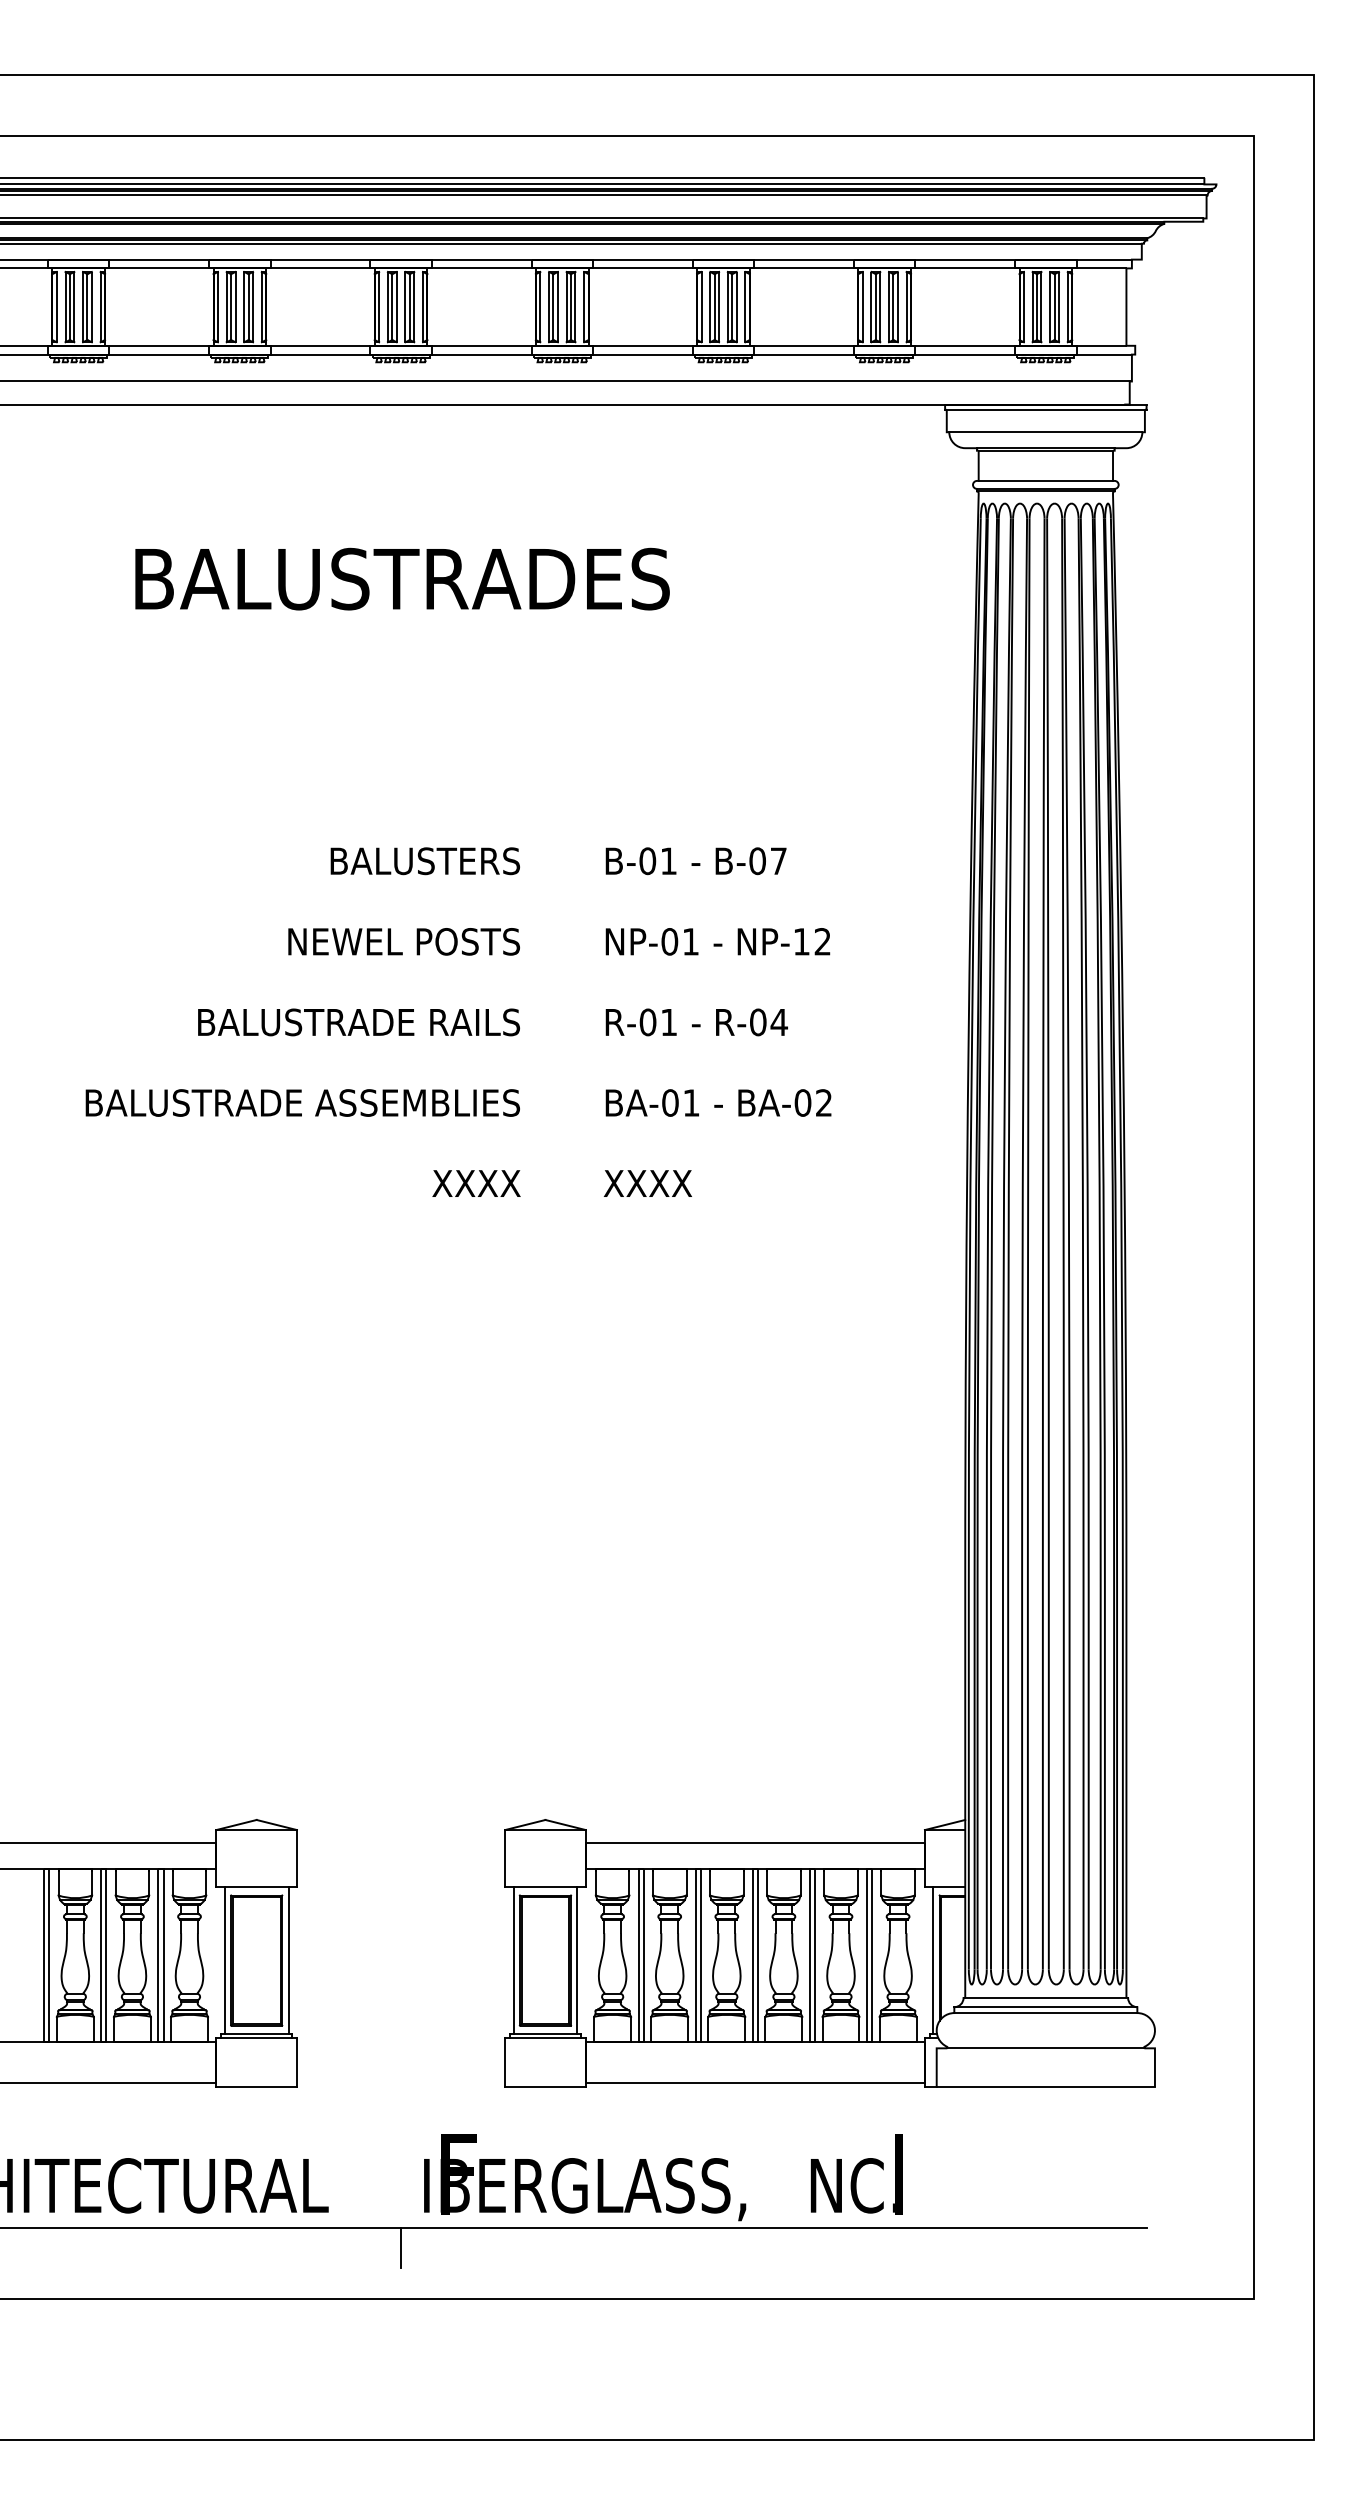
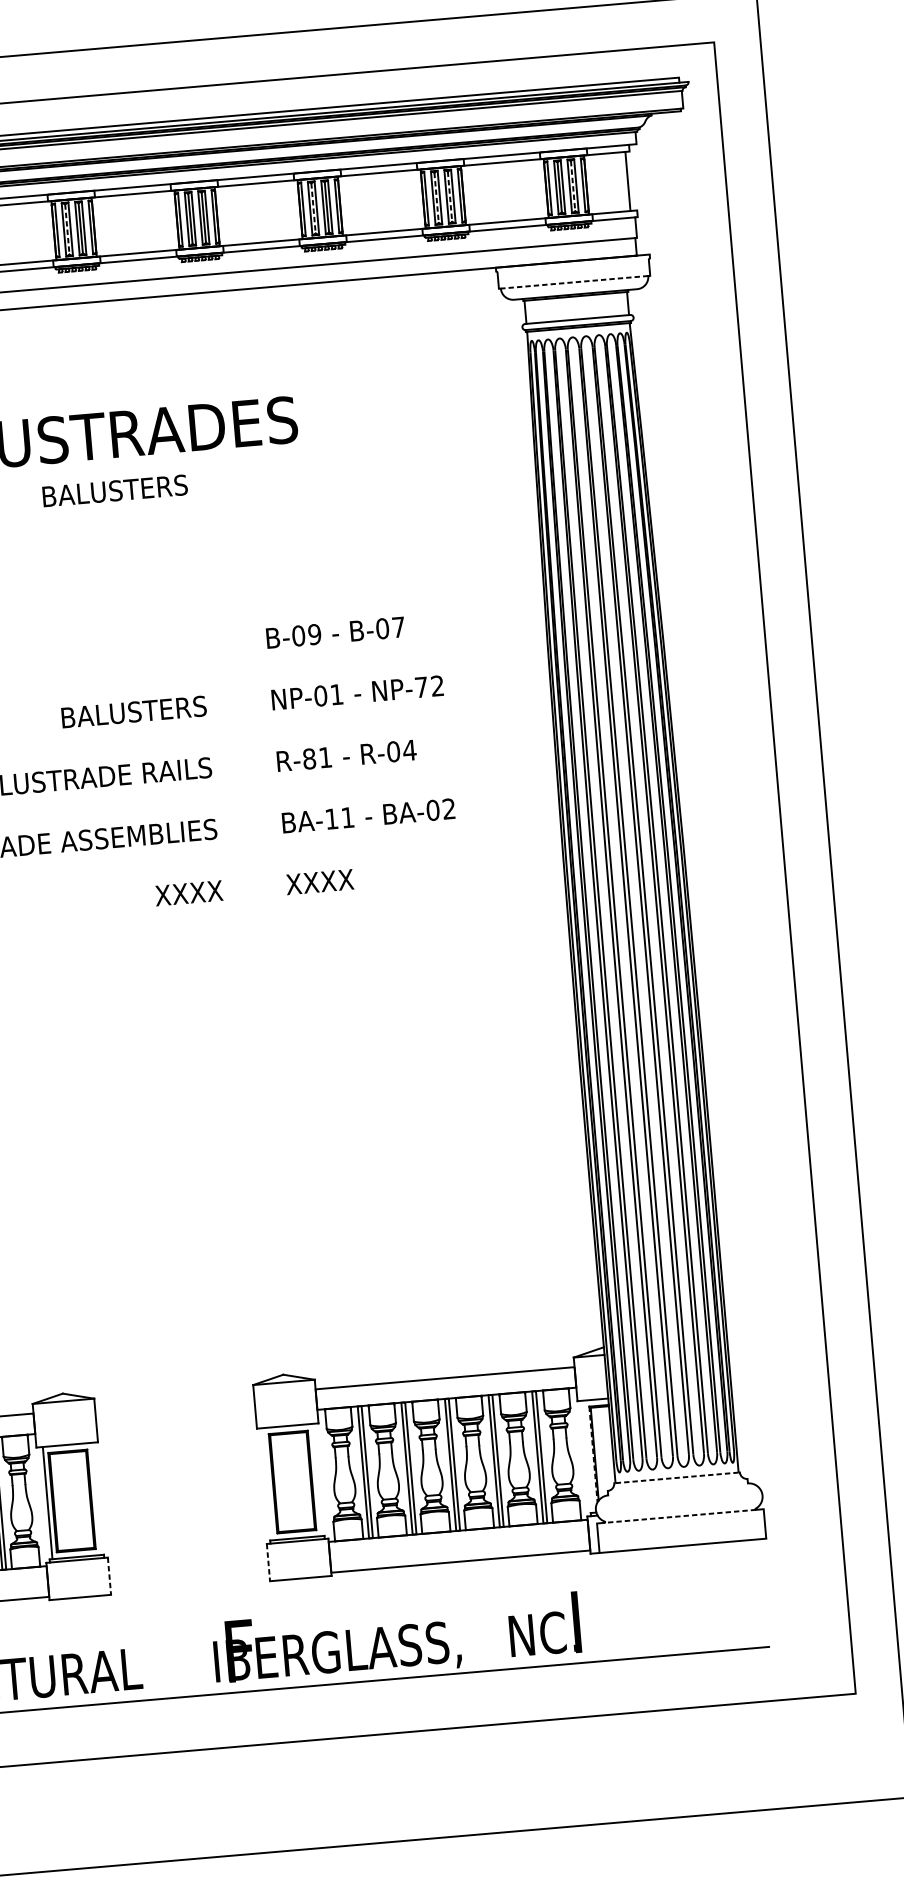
line: (392, 307) -> (67, 229), solid -> dashed
line: (714, 307) -> (313, 208), solid -> dashed
line: (875, 307) -> (436, 198), solid -> dashed
line: (893, 307) -> (450, 197), solid -> dashed
line: (1054, 307) -> (573, 186), solid -> dashed
line: (1045, 409) -> (572, 264), removed
line: (1045, 432) -> (574, 282), solid -> dashed
text: (424, 861) -> (114, 491), moved
text: (668, 861) -> (314, 634), B-01 -> B-09
text: (394, 941) -> (110, 713), NEWEL POSTS -> BALUSTERS
text: (801, 941) -> (421, 687), NP-12 -> NP-72
text: (647, 1022) -> (309, 759), R-01 -> R-81
text: (670, 1102) -> (331, 818), BA-01 -> BA-11
line: (939, 1958) -> (593, 1454), solid -> dashed
line: (288, 1960) -> (96, 1498), removed
line: (513, 1960) -> (268, 1484), removed
line: (577, 1960) -> (317, 1479), removed
line: (933, 1960) -> (588, 1456), removed
line: (1045, 1997) -> (676, 1477), solid -> dashed
line: (1045, 2007) -> (677, 1485), removed
line: (1045, 2013) -> (677, 1489), removed
line: (1045, 2048) -> (680, 1516), solid -> dashed
line: (296, 2063) -> (109, 1576), solid -> dashed
line: (505, 2063) -> (268, 1563), solid -> dashed
line: (401, 2247) -> (201, 1710), removed

